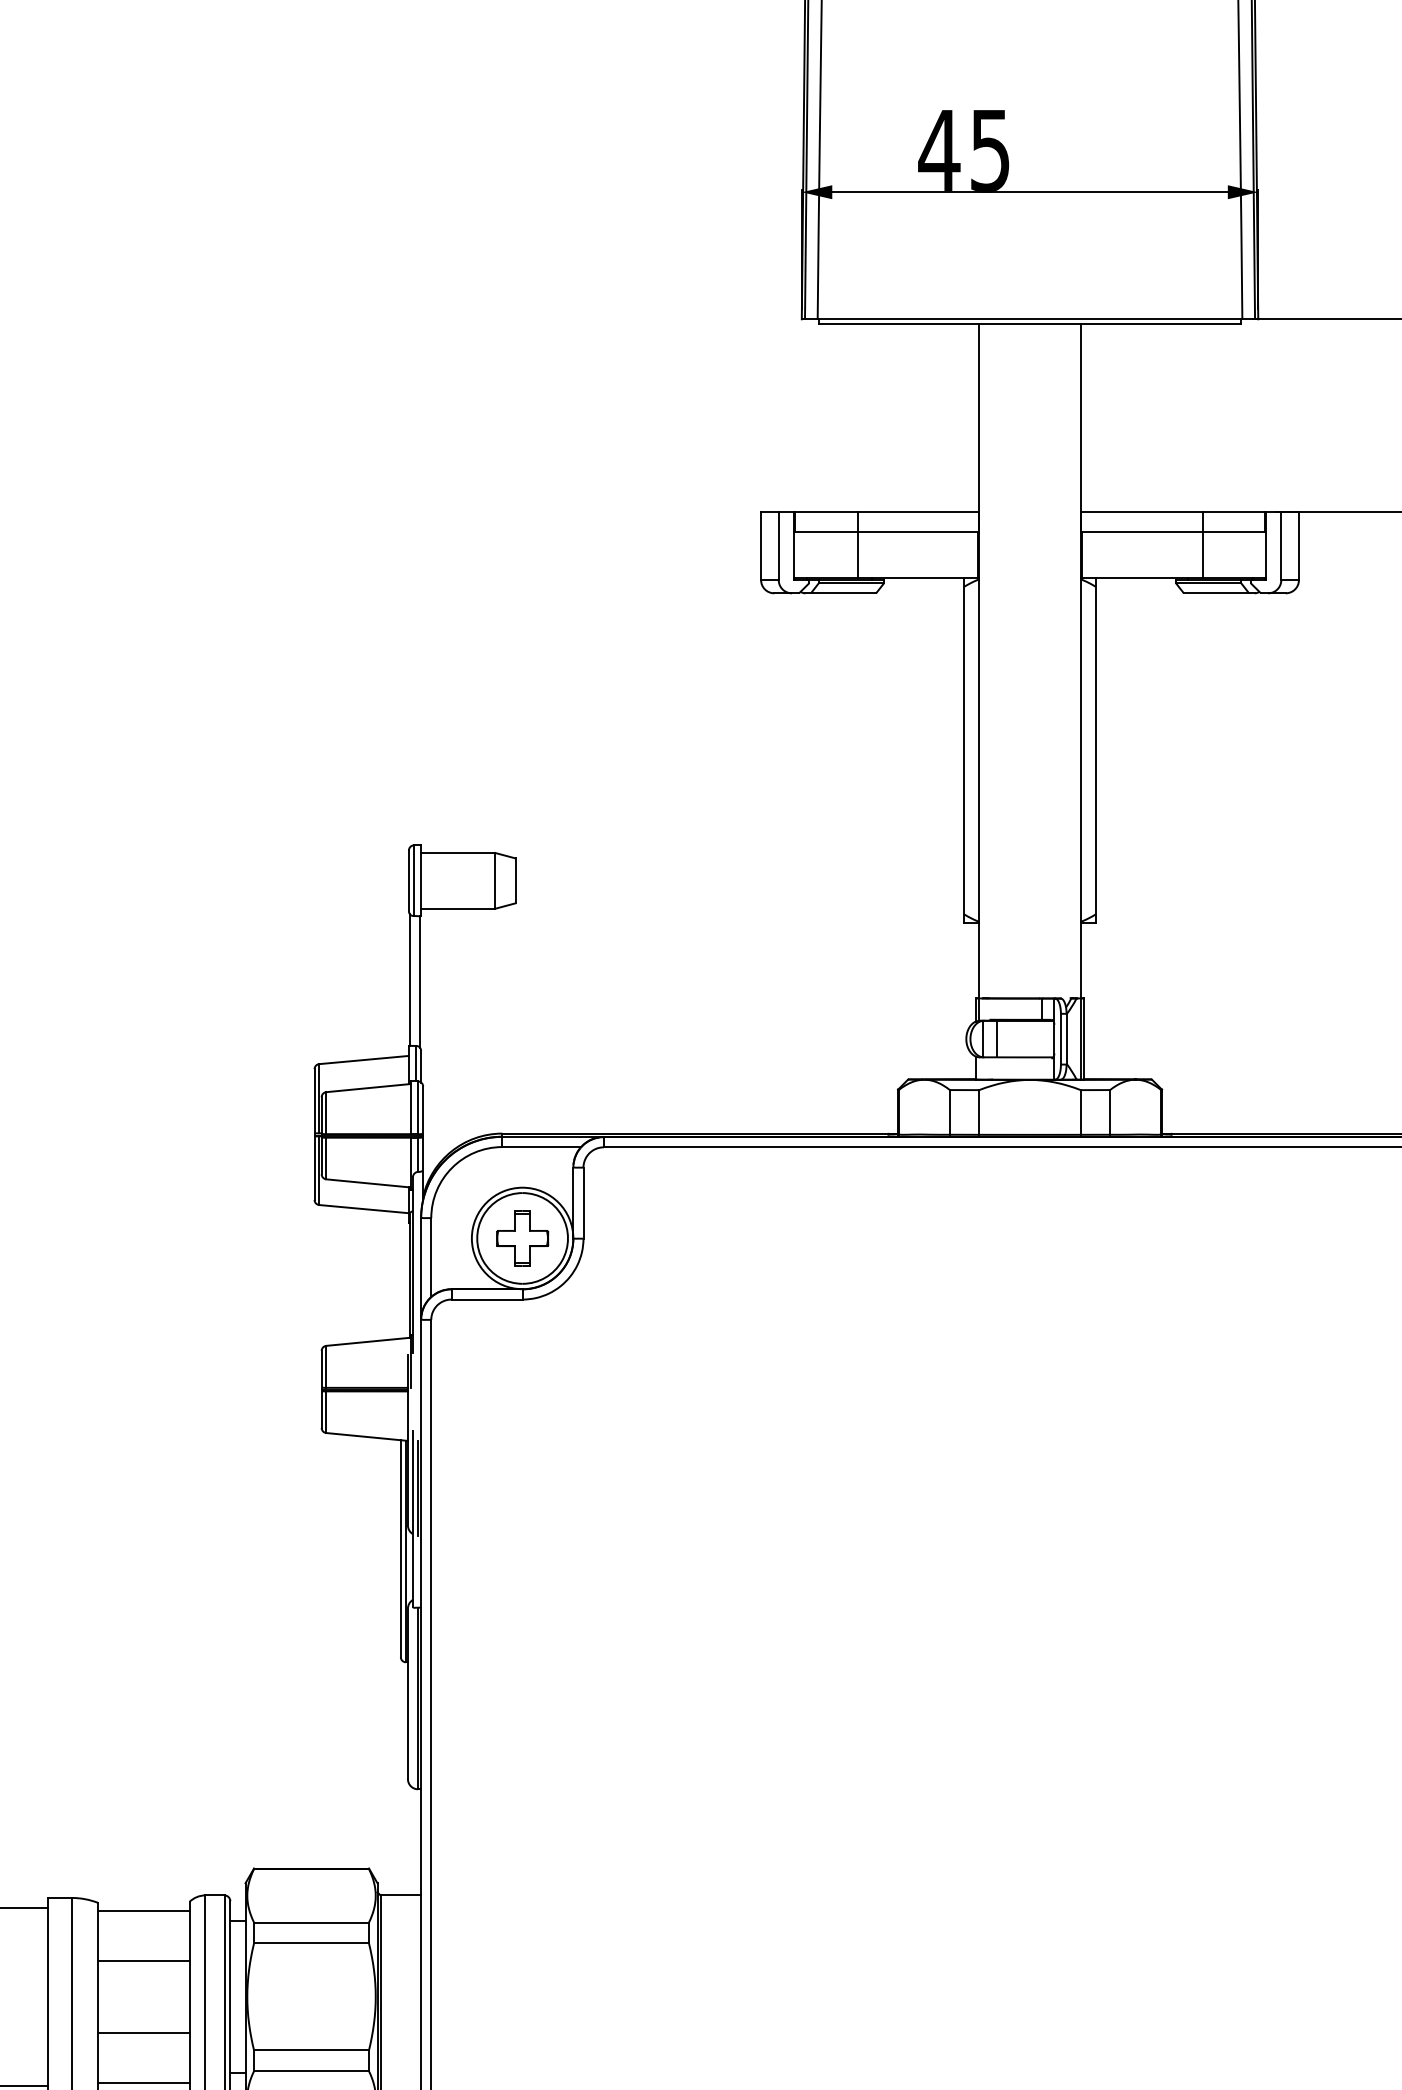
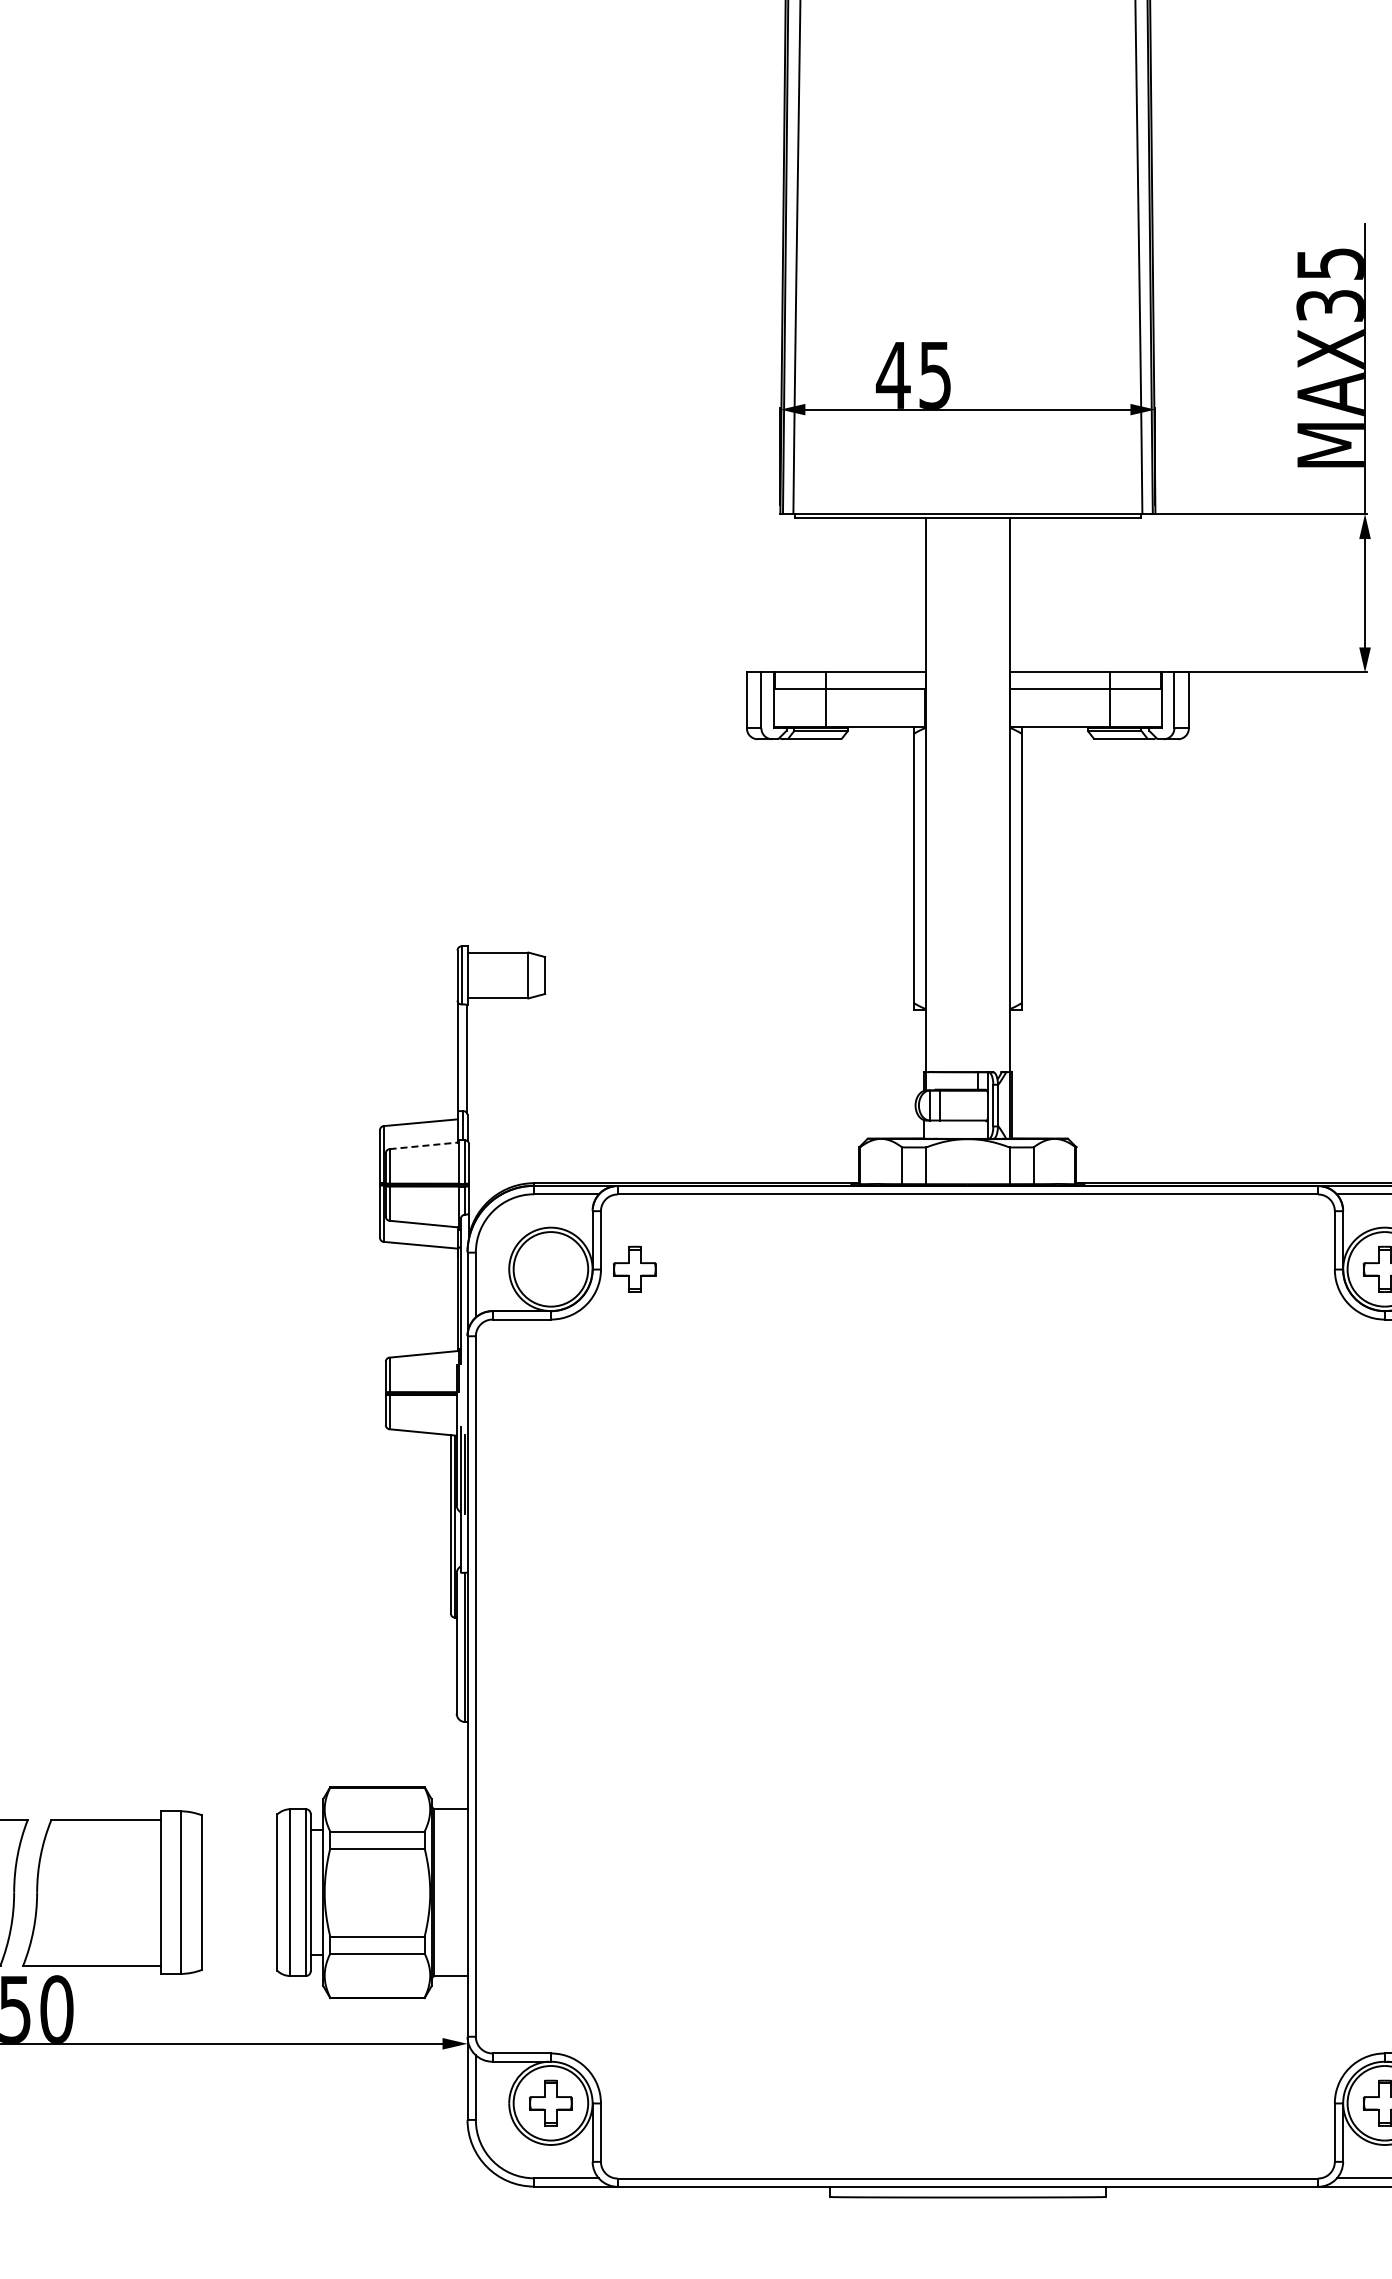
line: (368, 1087) -> (424, 1145), solid -> dashed
part: (522, 1237) -> (634, 1268), moved
line: (143, 1910) -> (239, 1821), removed
line: (143, 1961) -> (239, 1863), removed
line: (143, 2032) -> (239, 1921), removed
line: (143, 2083) -> (239, 1963), removed

